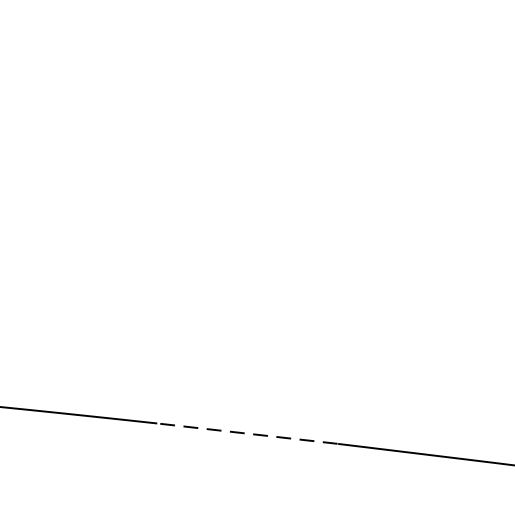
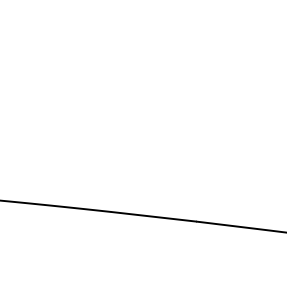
line: (247, 433) -> (153, 216), dashed -> solid

